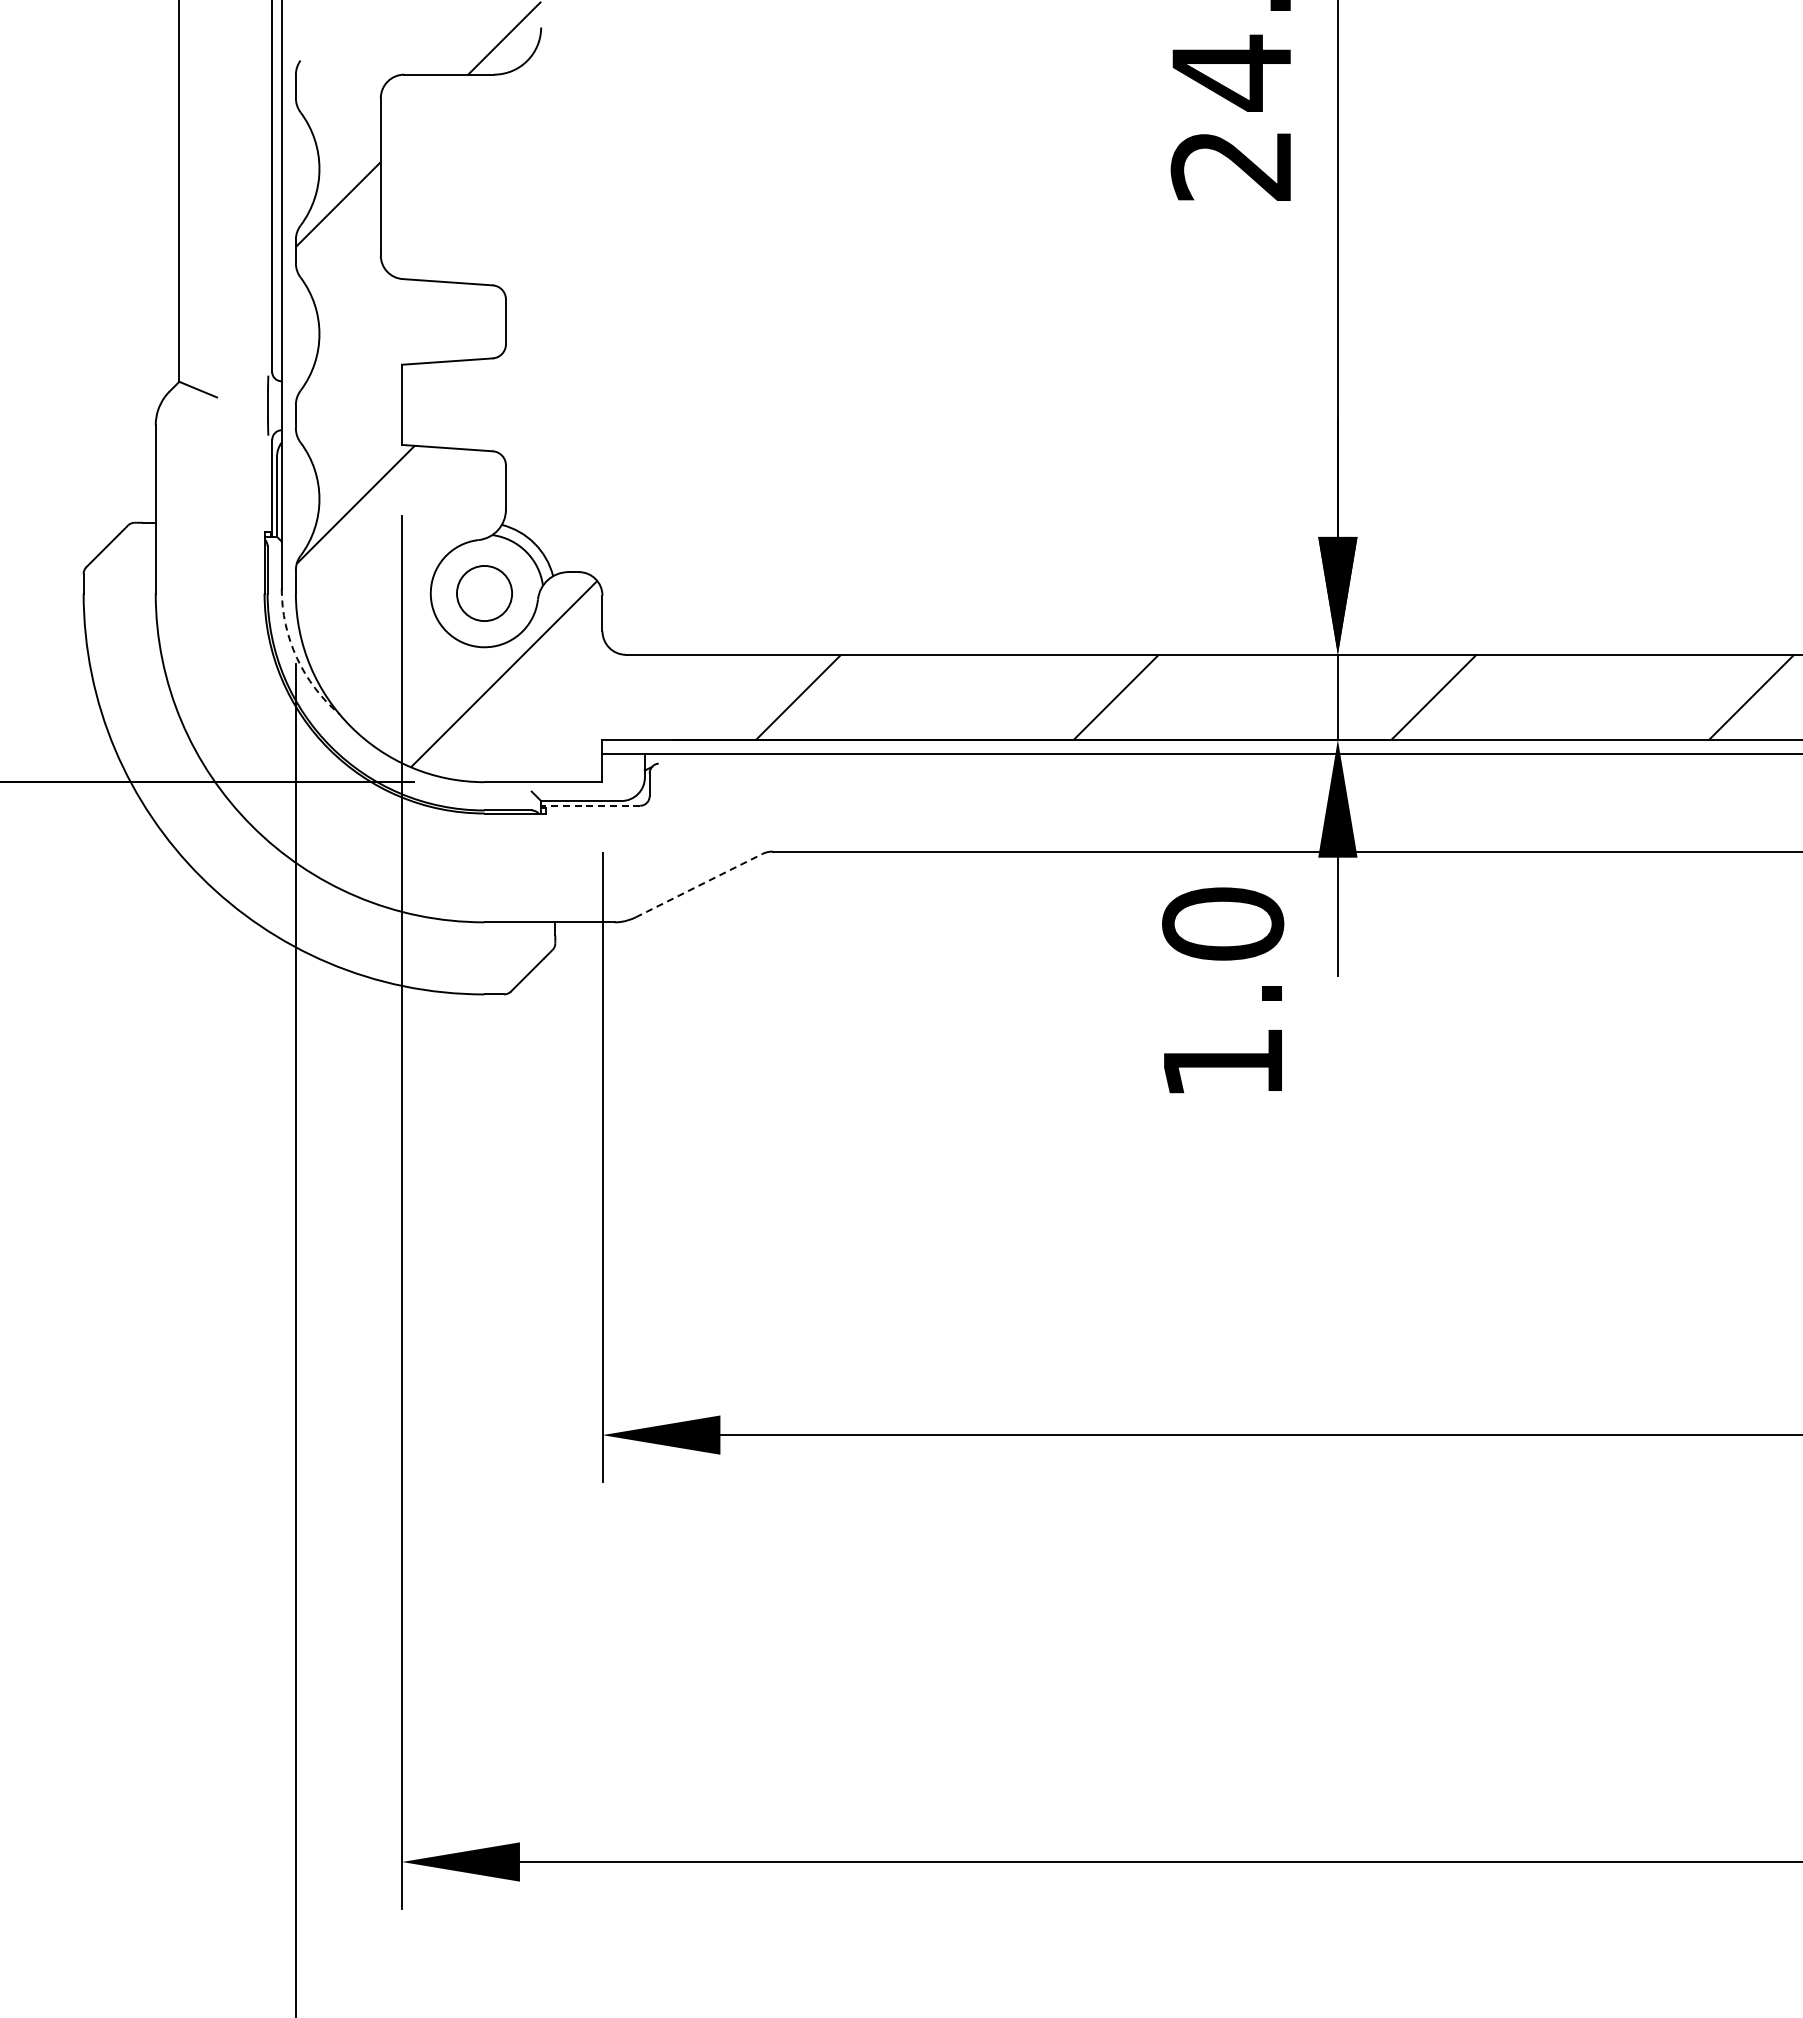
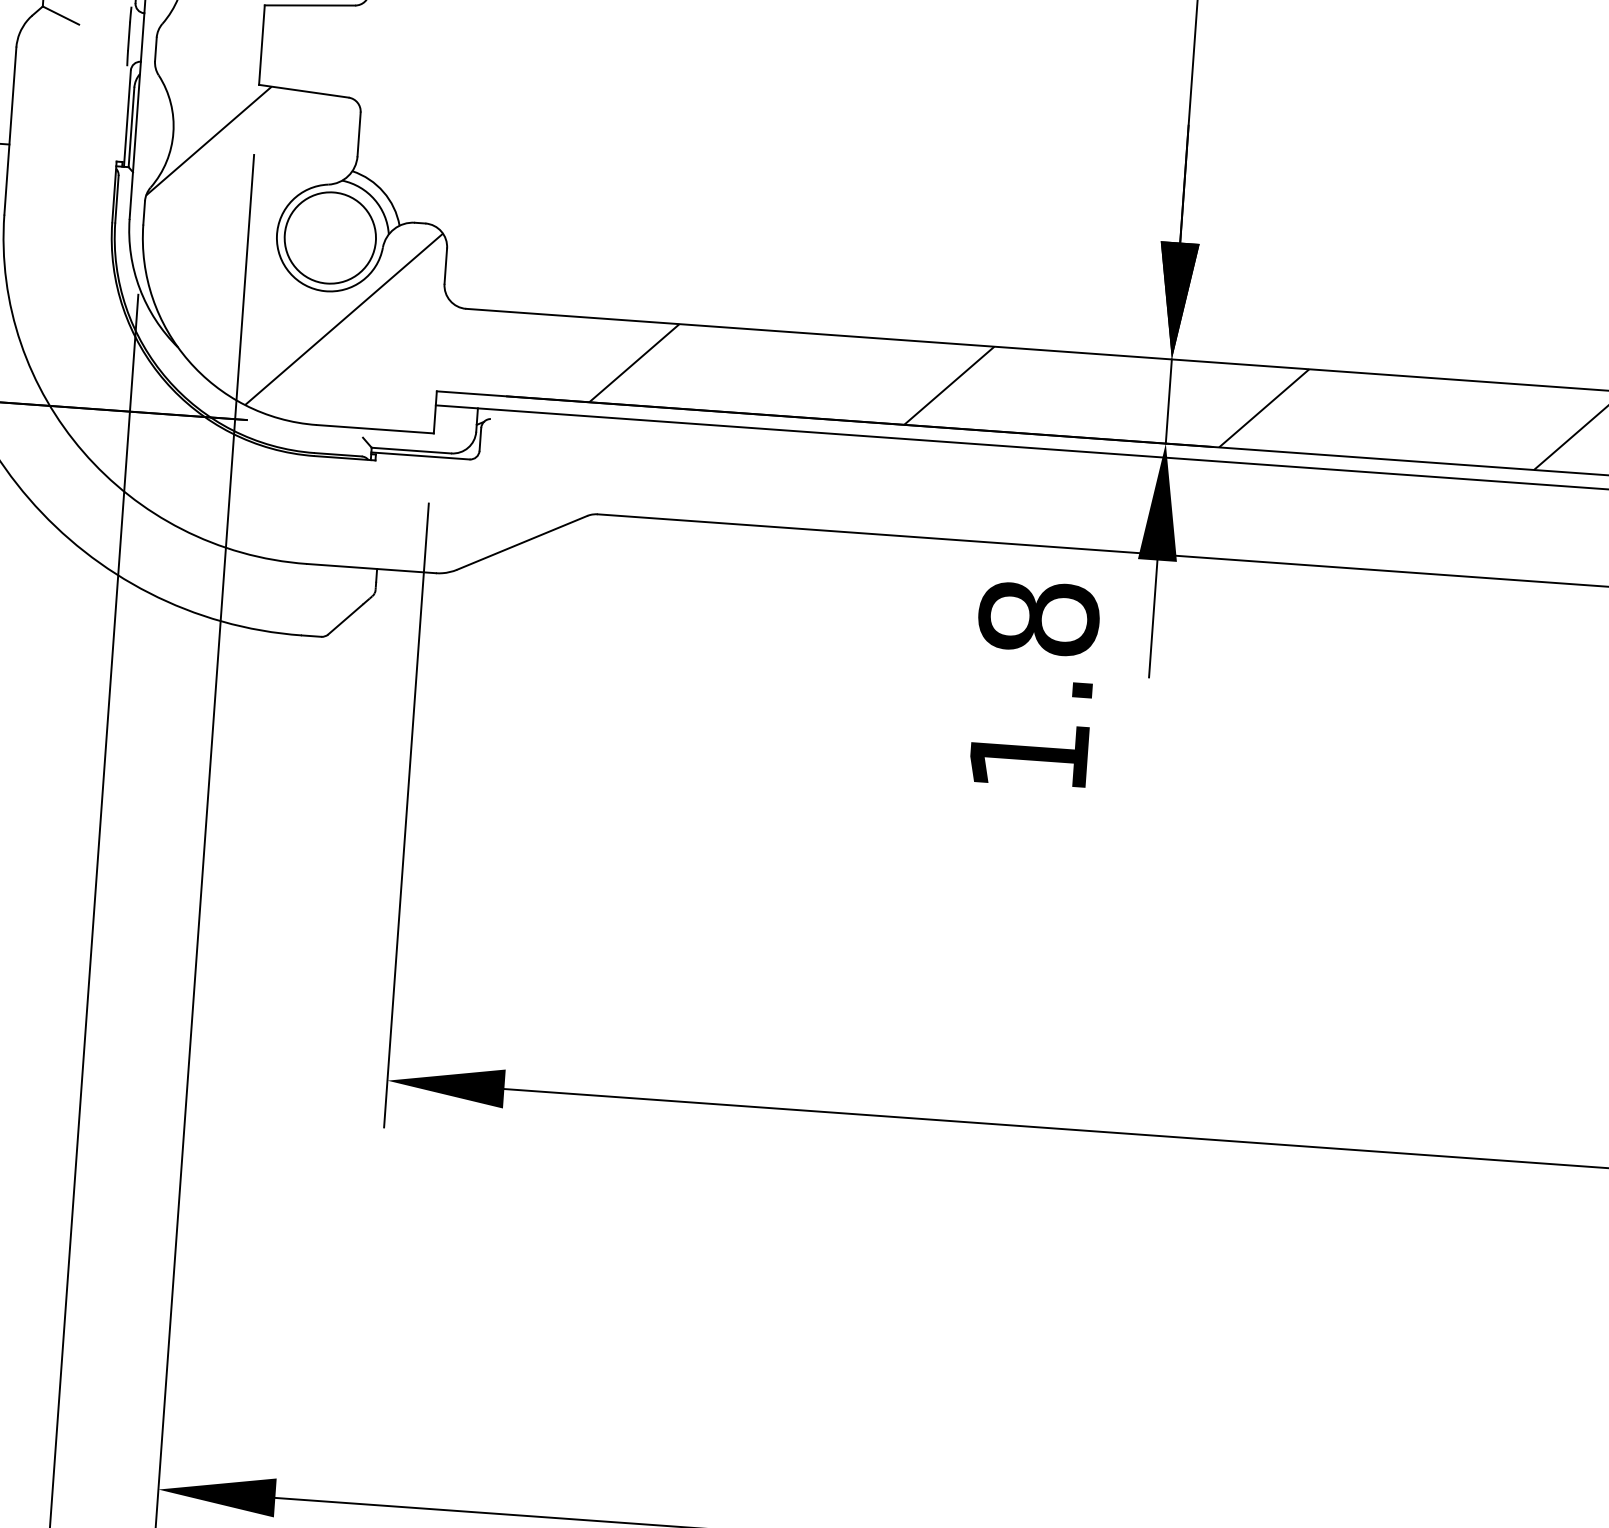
circle: (484, 593) -> (330, 238), size x1.67
arc: (296, 657) -> (139, 288), dashed -> solid
line: (590, 805) -> (420, 455), dashed -> solid
line: (698, 885) -> (521, 542), dashed -> solid
text: (1223, 923) -> (1039, 617), 1.0 -> 1.8

